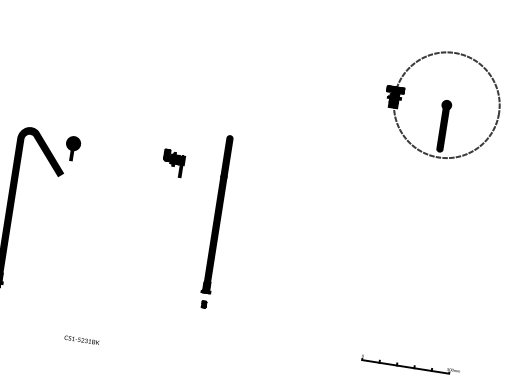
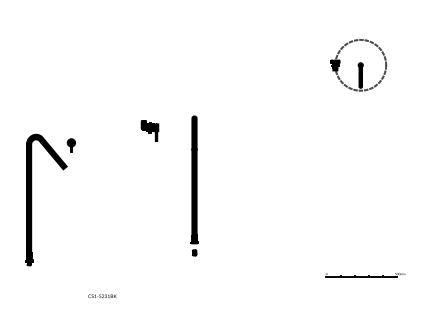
part: (442, 104) -> (358, 65), size x0.6
part: (72, 148) -> (71, 145), size x0.7
part: (173, 162) -> (149, 130), moved

